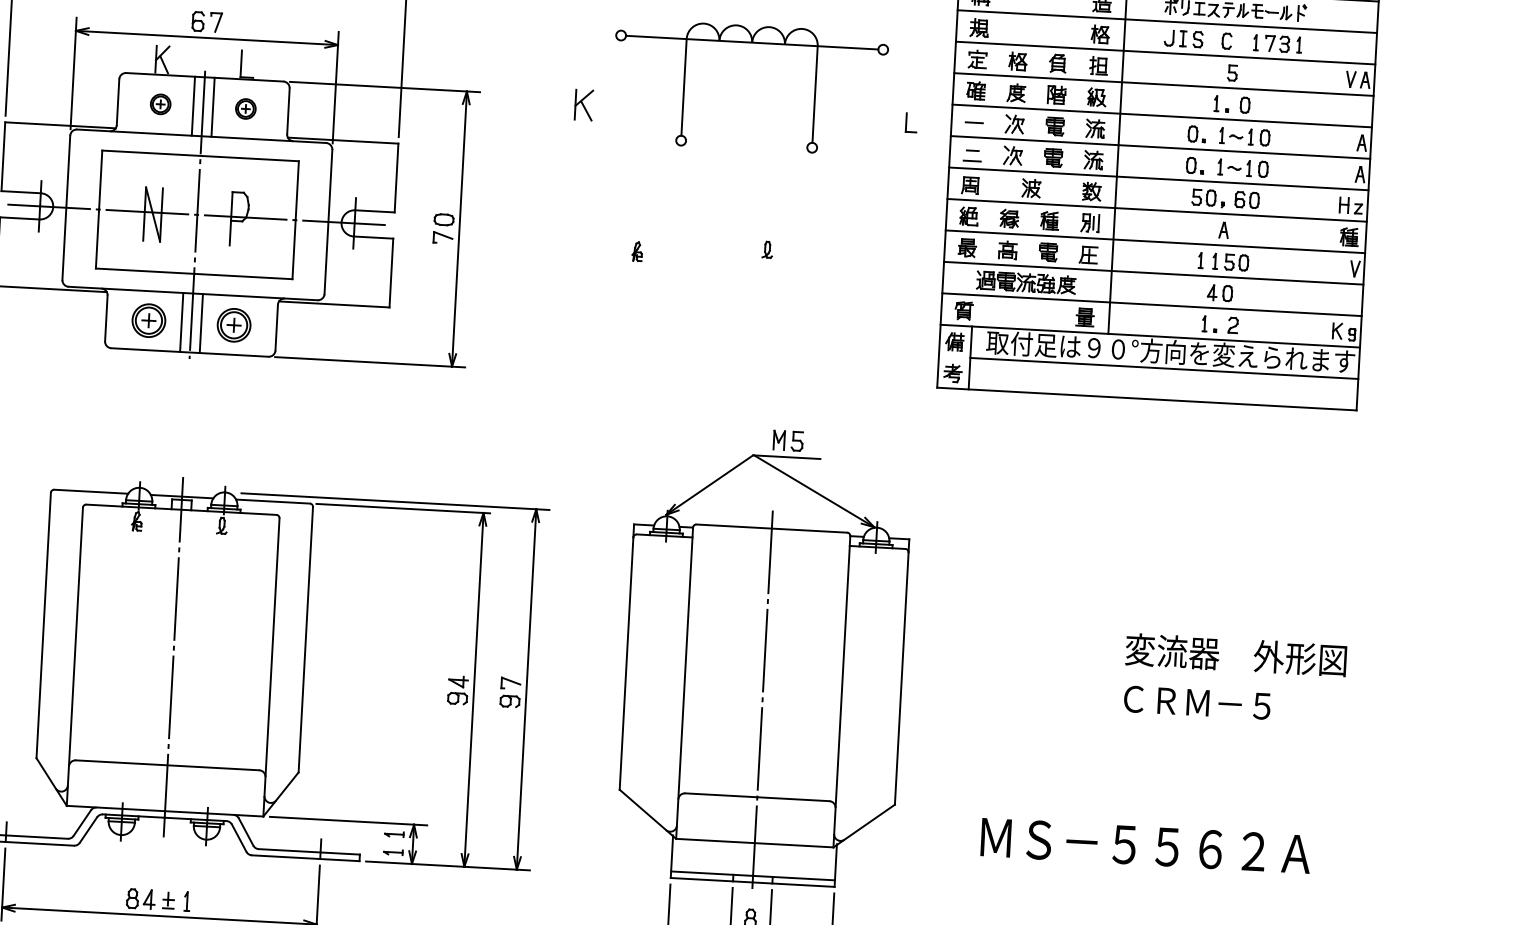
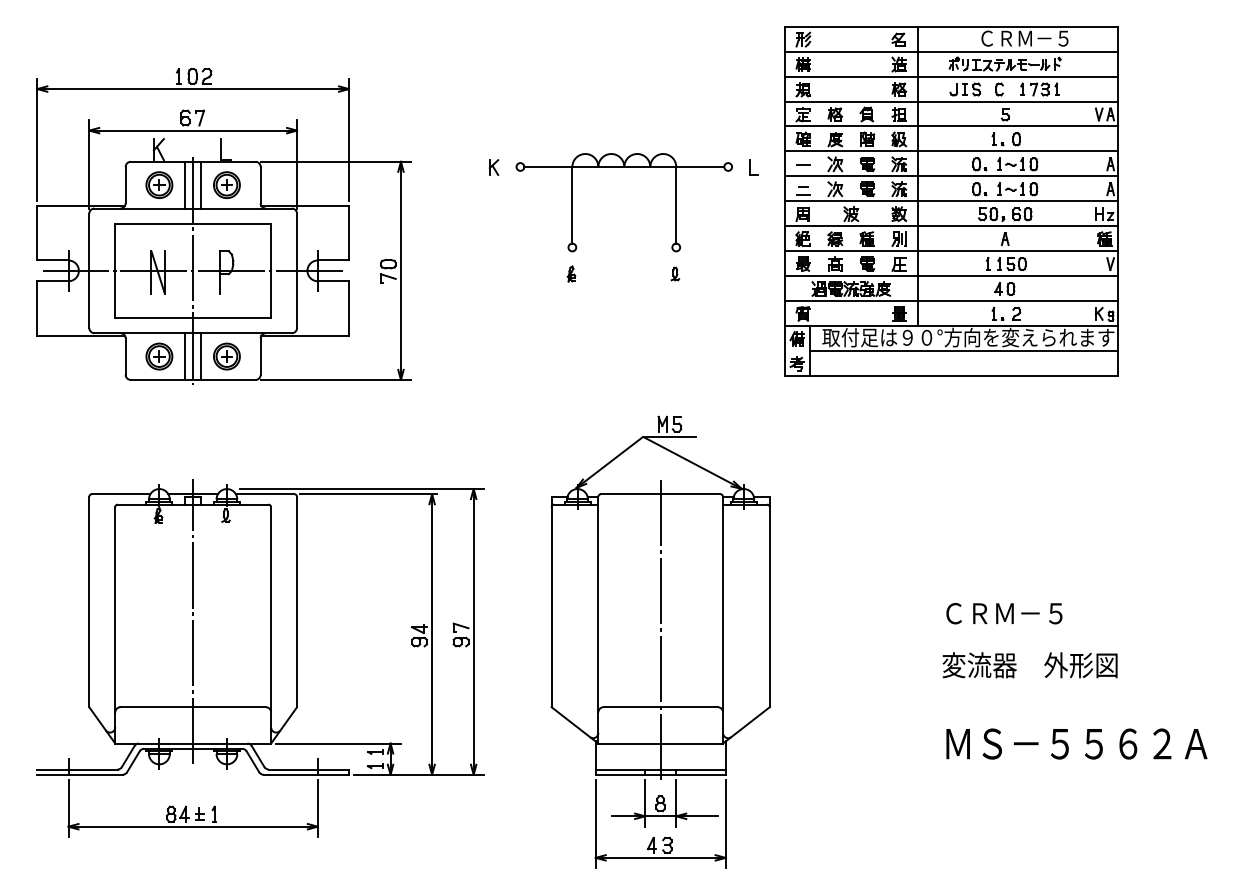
part: (751, 43) -> (623, 167), moved
part: (160, 103) -> (159, 184), size x1.67
part: (583, 105) -> (493, 167), size x0.62
part: (245, 108) -> (226, 184), size x1.67
part: (767, 249) -> (675, 273), moved
part: (637, 250) -> (571, 273), moved
text: (1235, 655) -> (1029, 665), moved
text: (1145, 845) -> (1076, 743), moved

